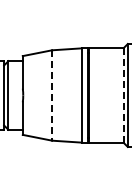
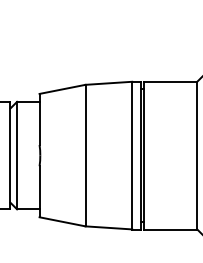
line: (52, 95) -> (86, 155), dashed -> solid
line: (123, 95) -> (197, 155), dashed -> solid

